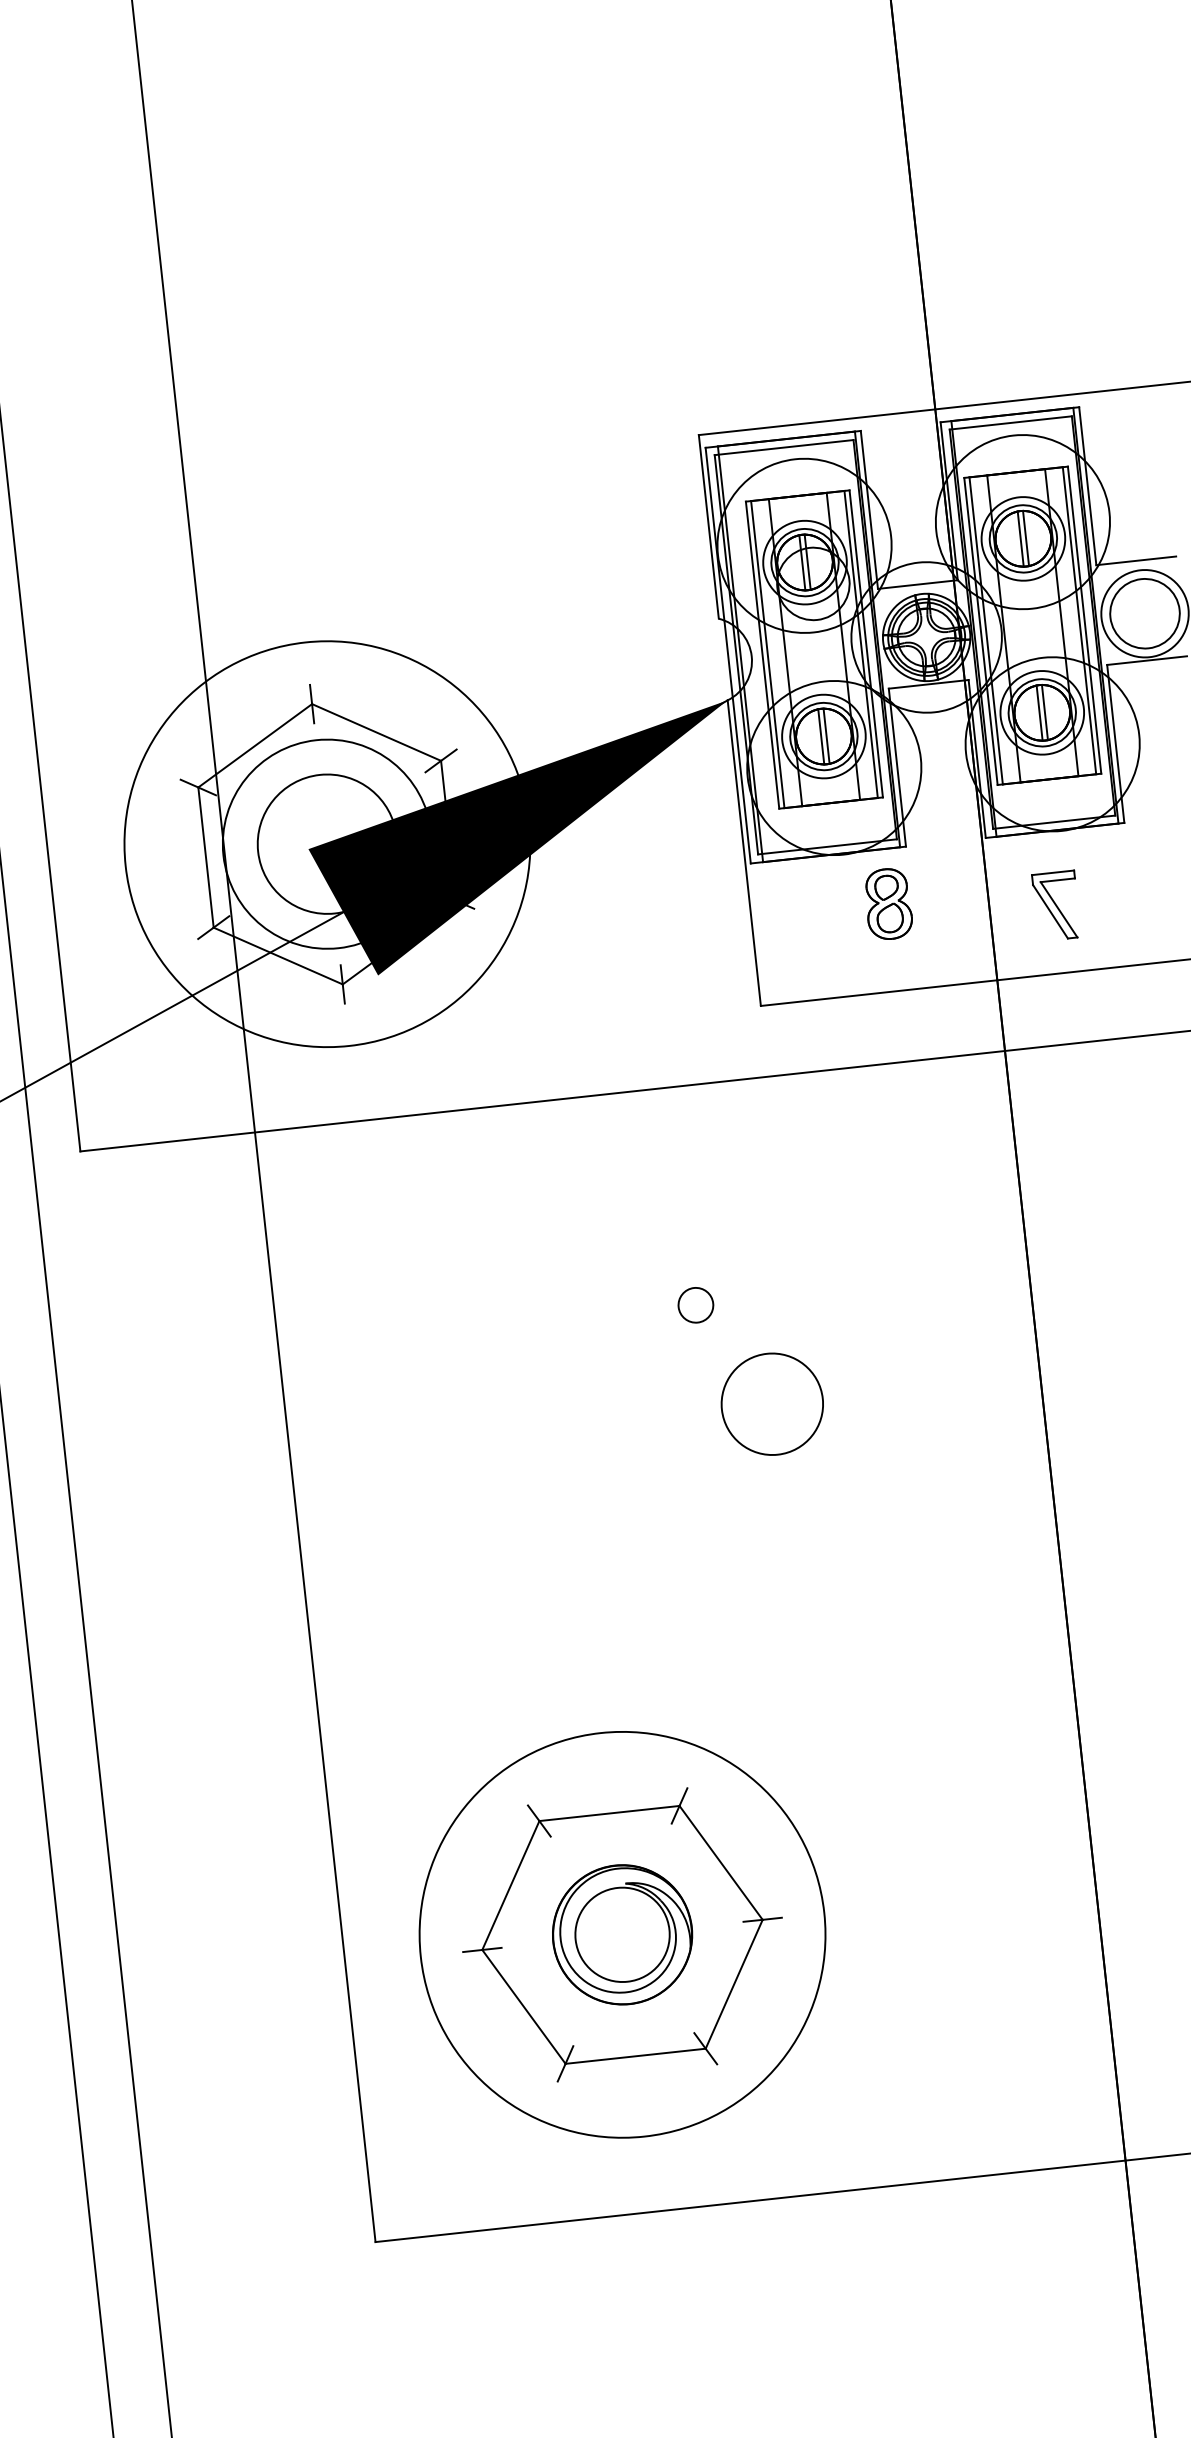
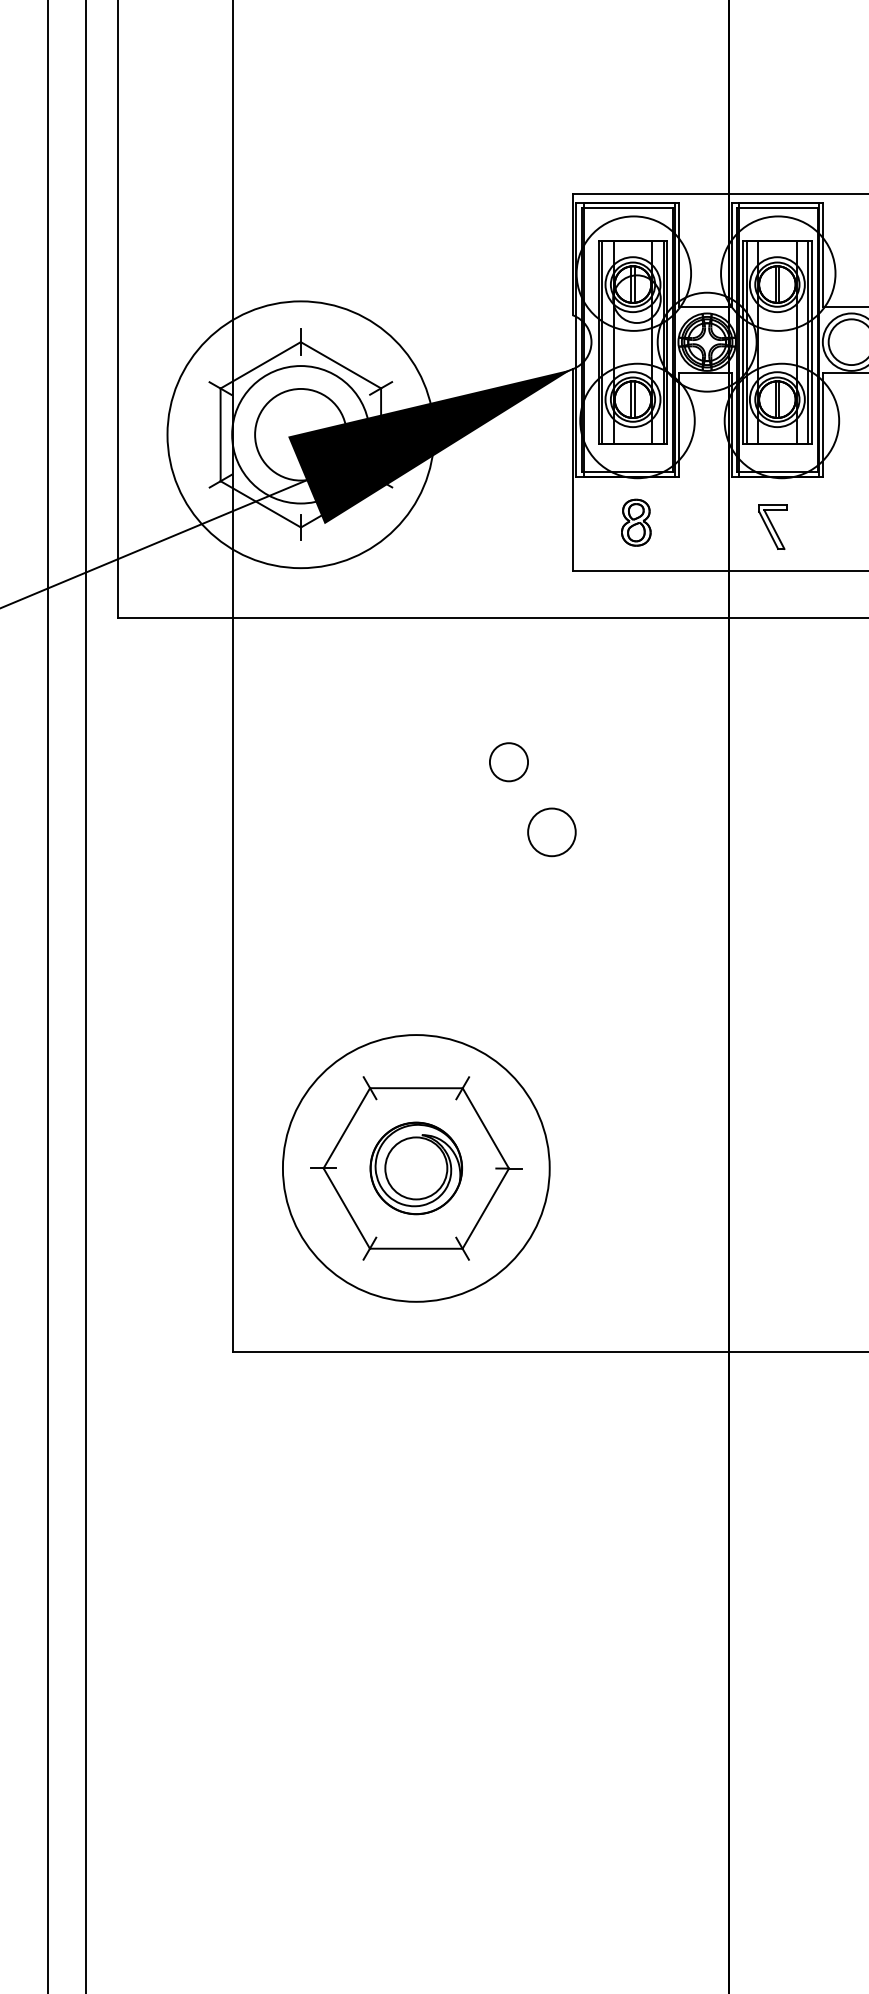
part: (888, 903) -> (636, 522), moved
circle: (695, 1305) -> (508, 762), size x1.67
circle: (771, 1404) -> (551, 832), size x0.71

